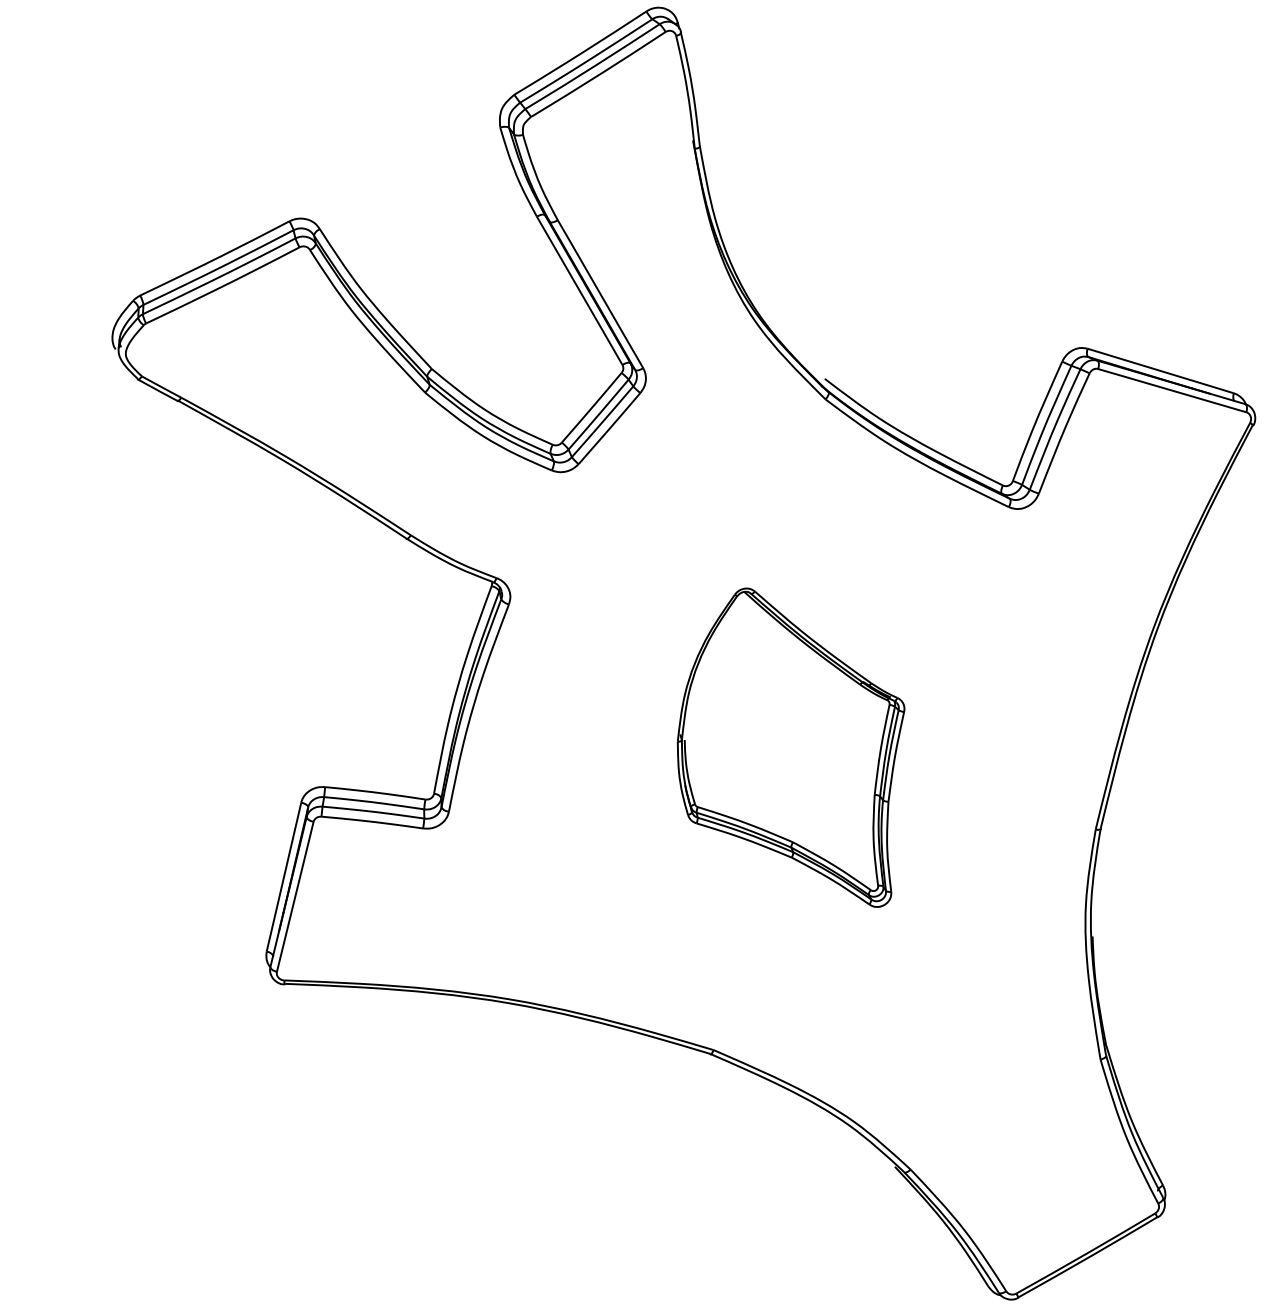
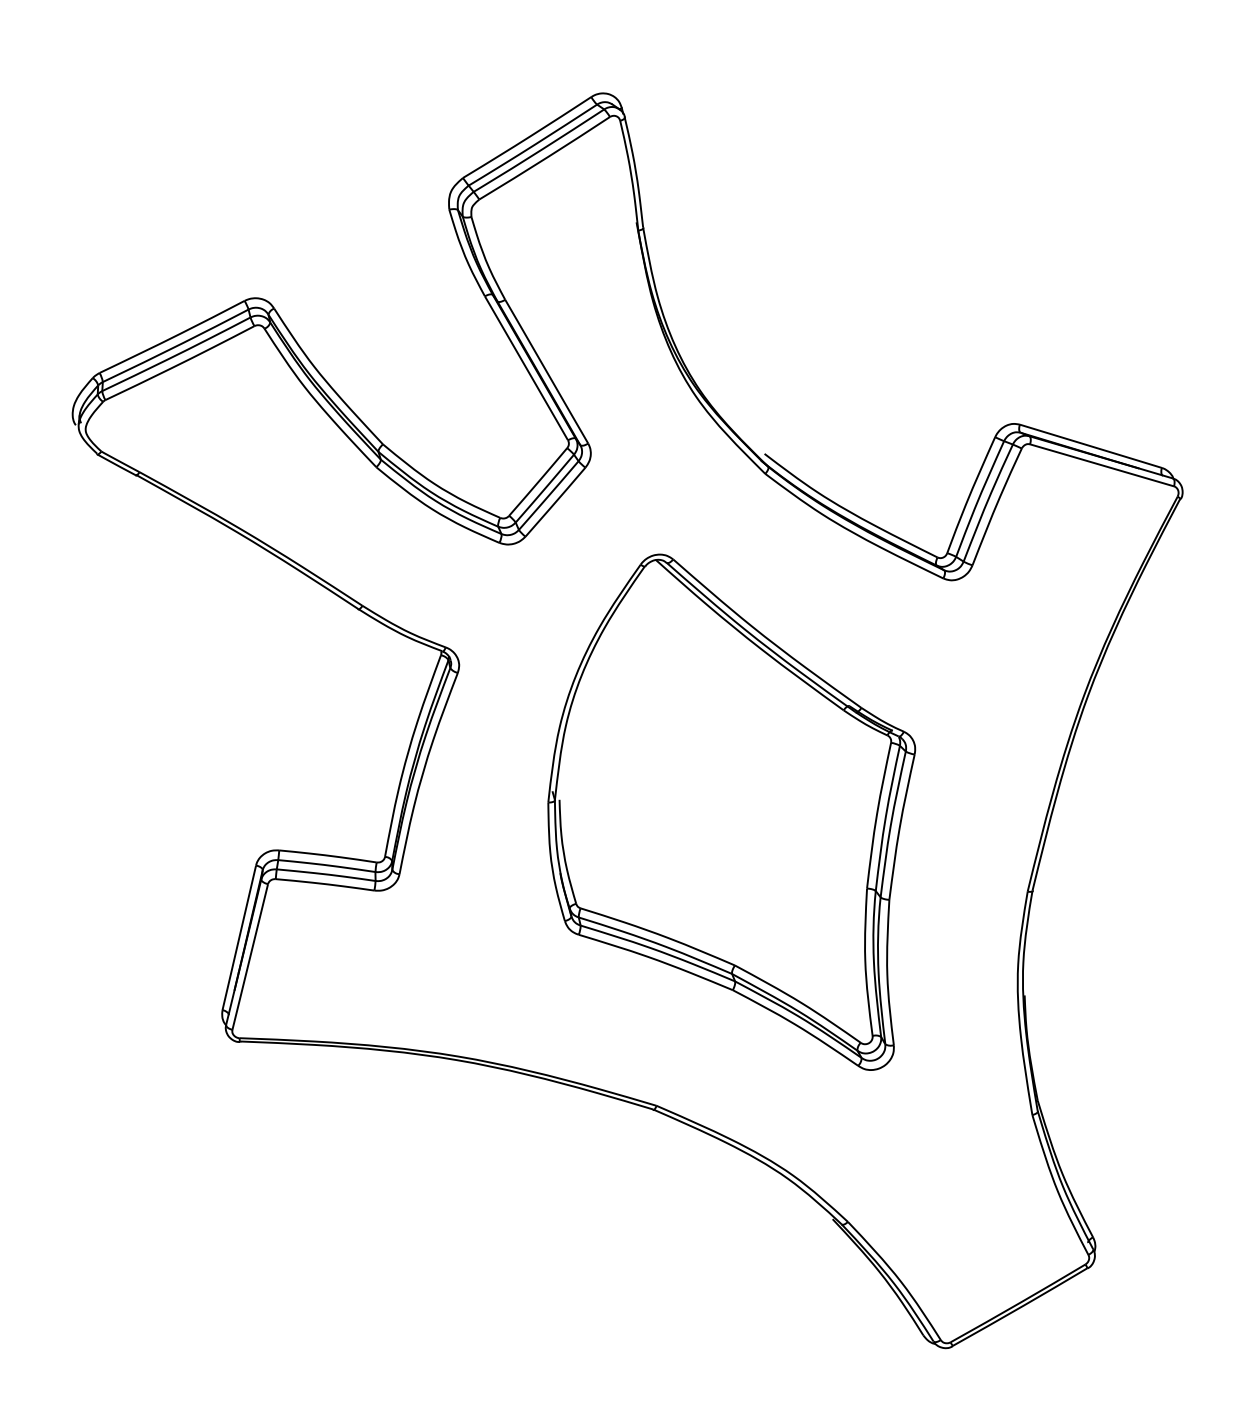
part: (790, 747) -> (731, 811), size x1.67

